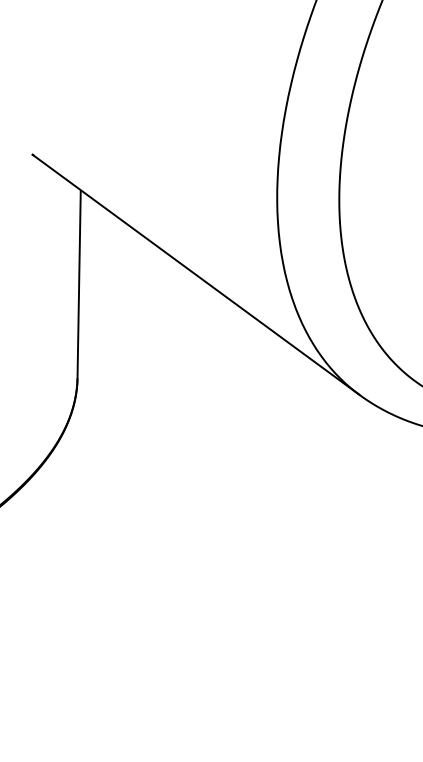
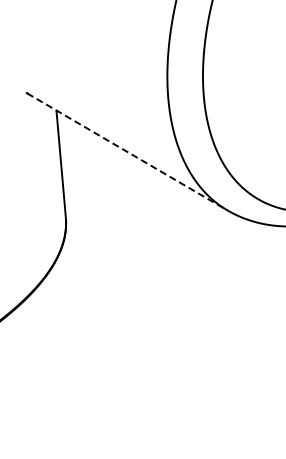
line: (196, 274) -> (127, 151), solid -> dashed

